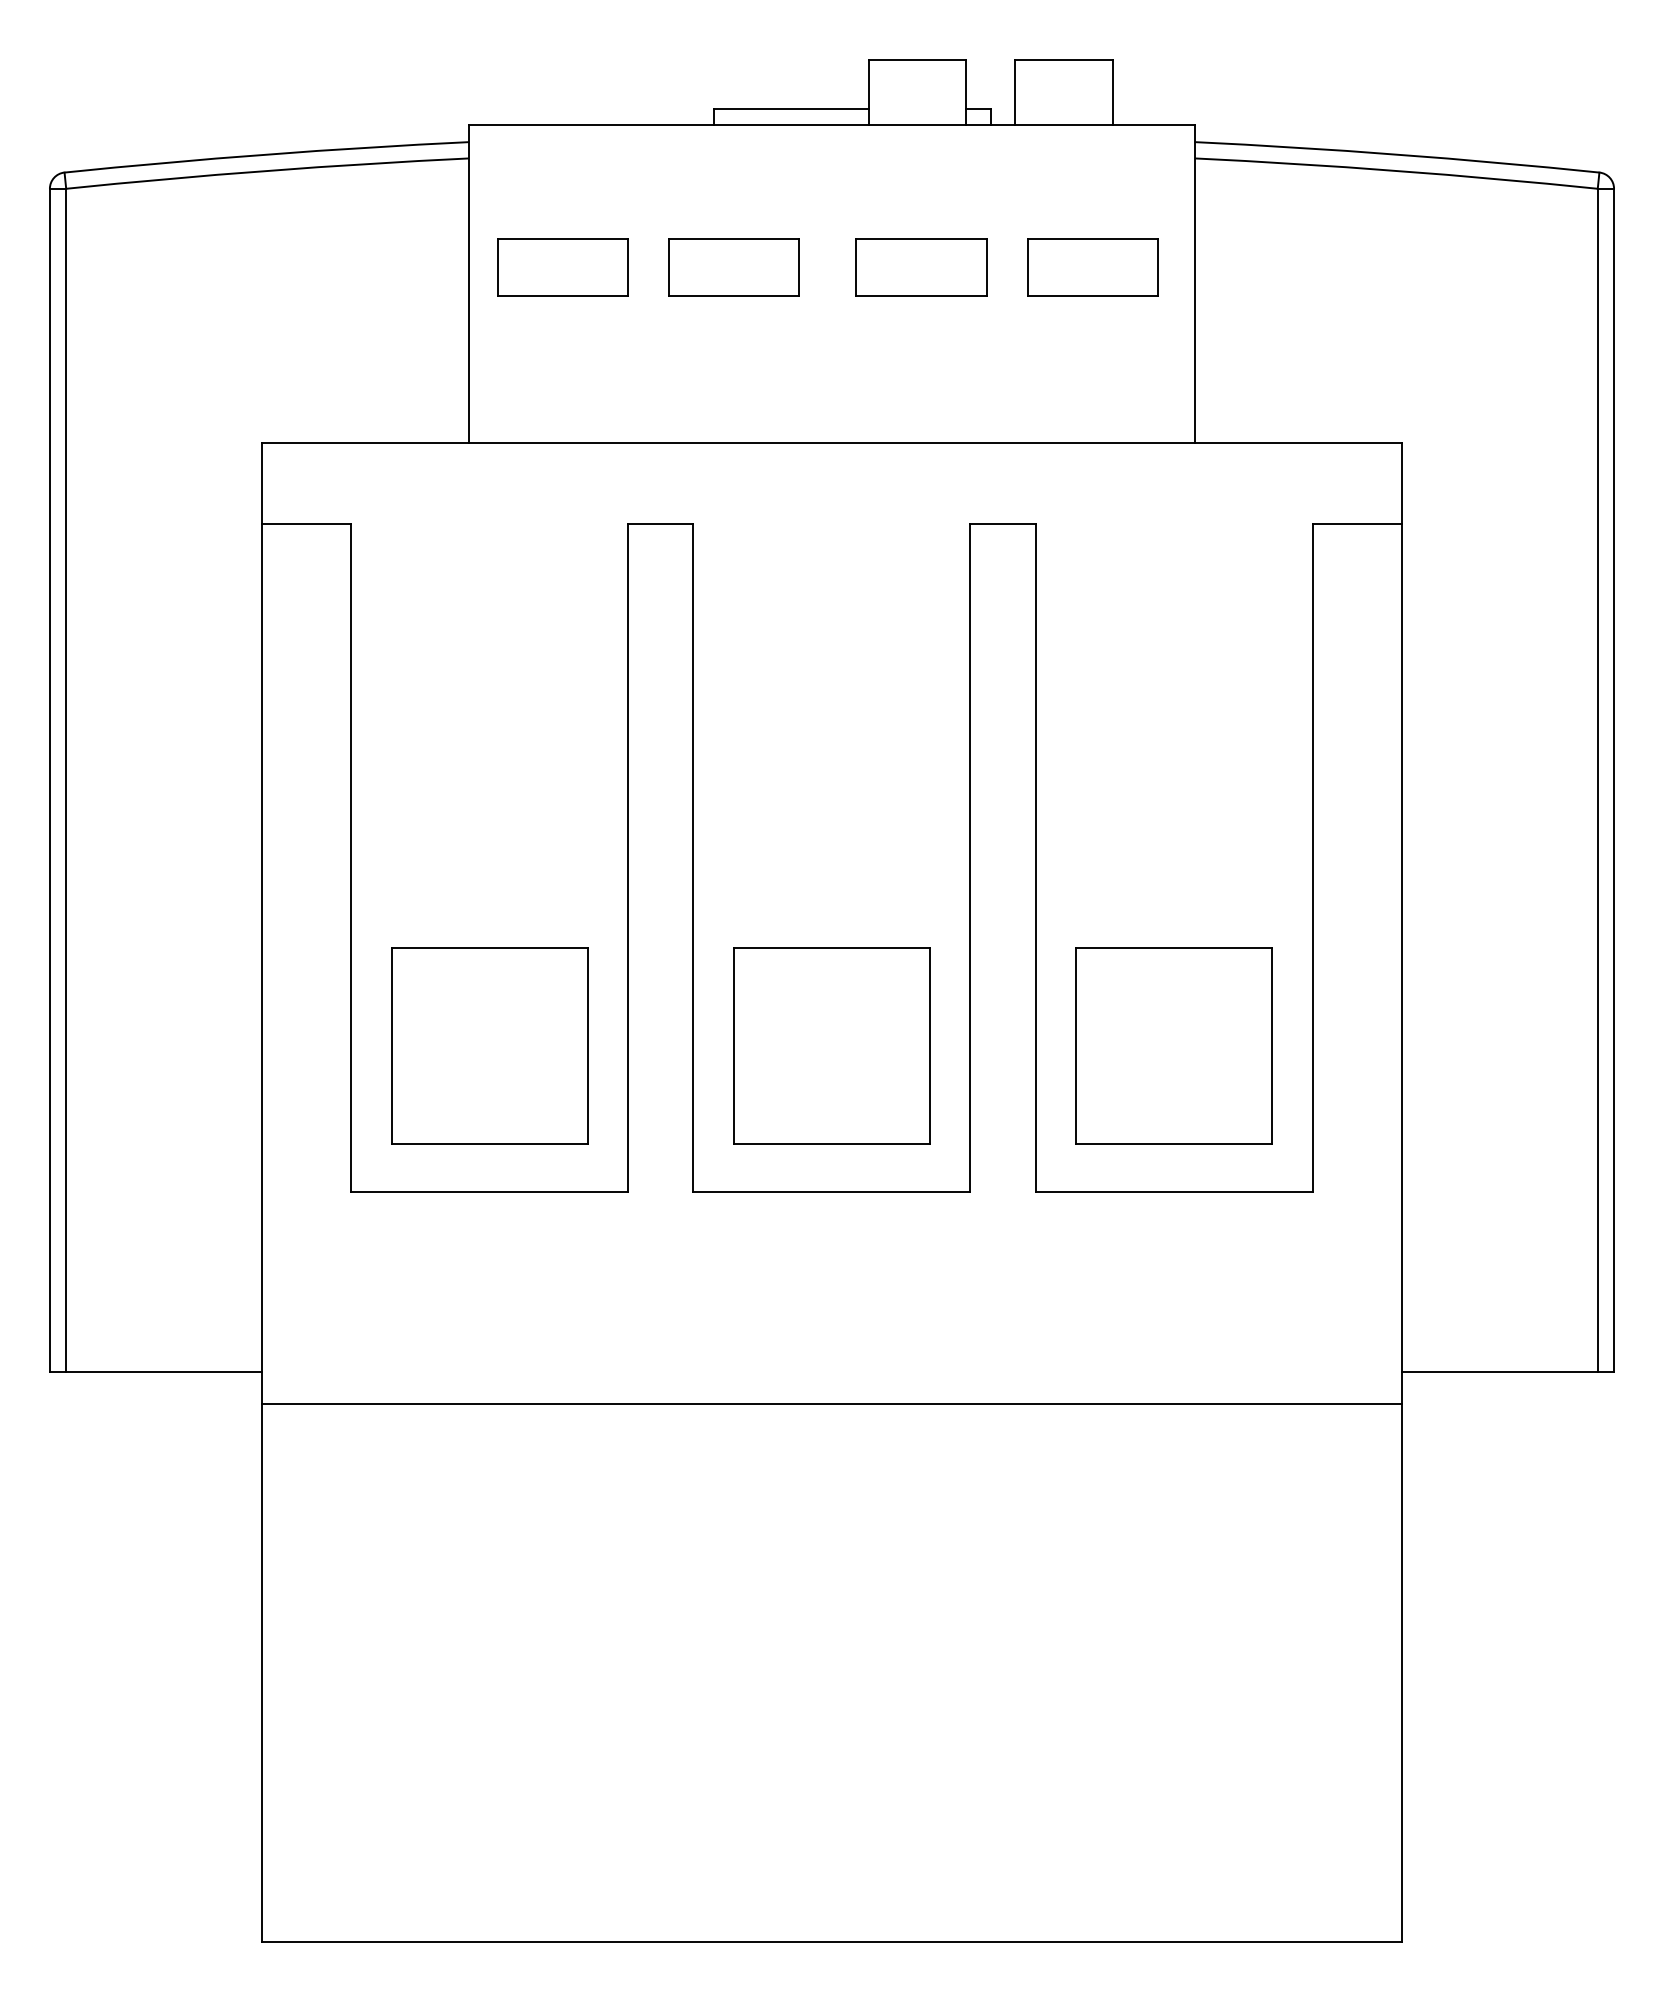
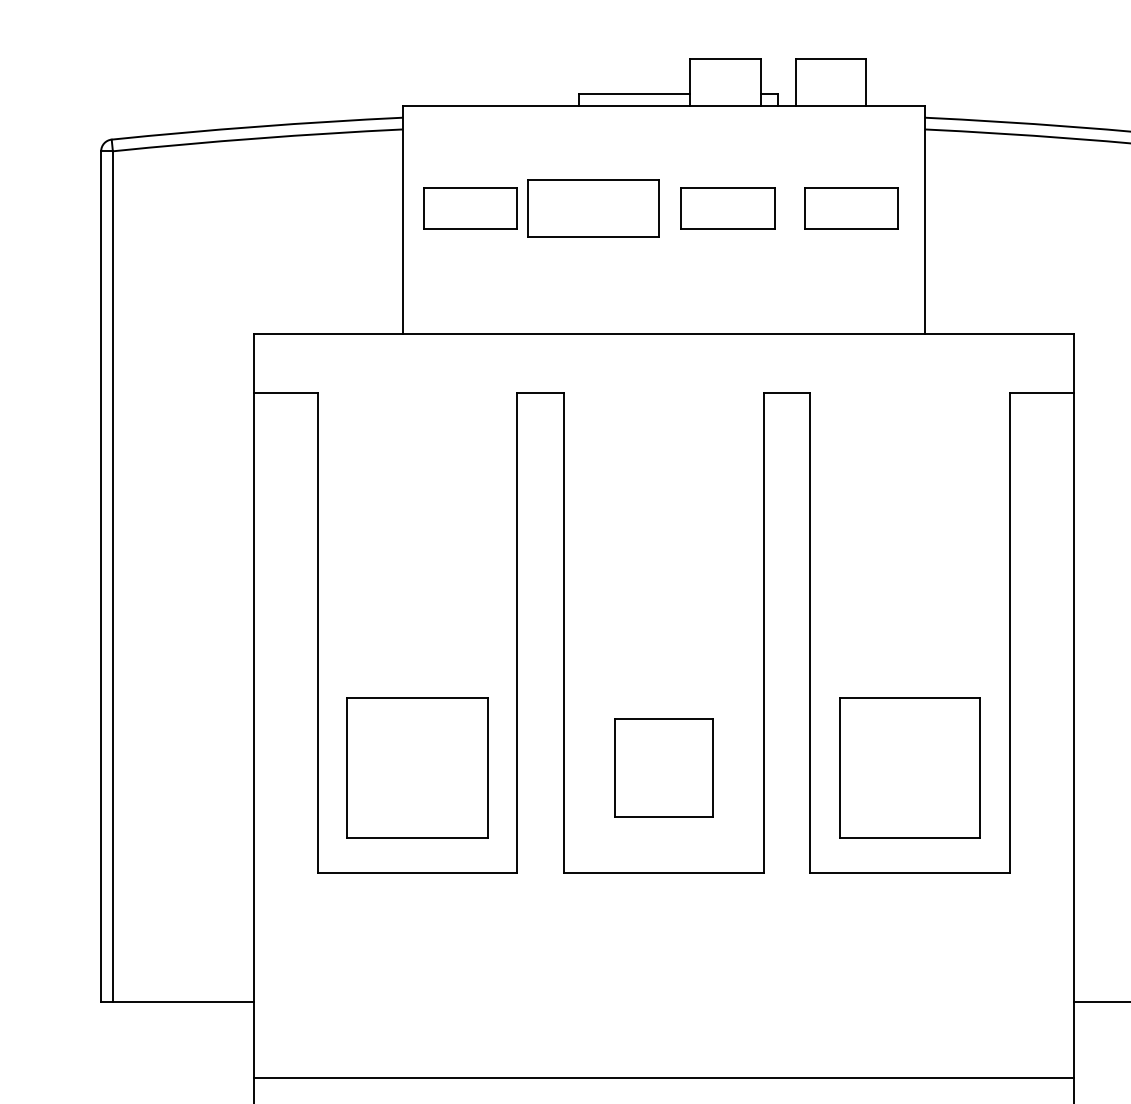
part: (733, 267) -> (593, 207), size x1.4
part: (831, 1045) -> (663, 767), size x0.7
line: (831, 1404) -> (663, 1077), moved

